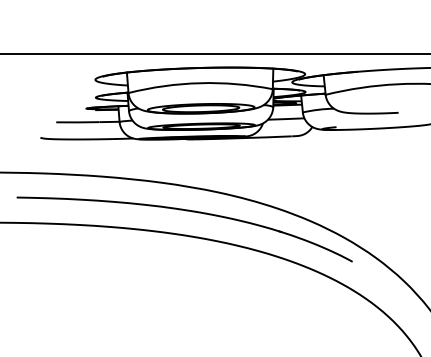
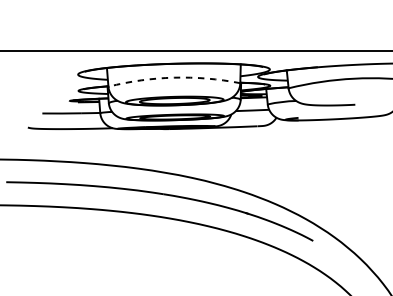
arc: (200, 83) -> (174, 77), solid -> dashed

